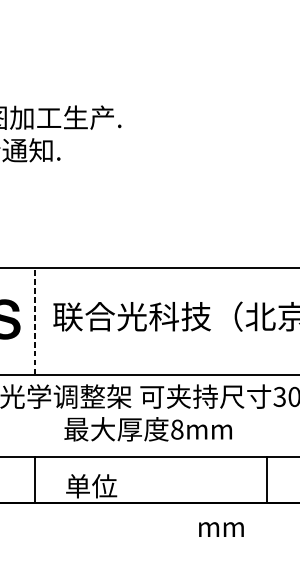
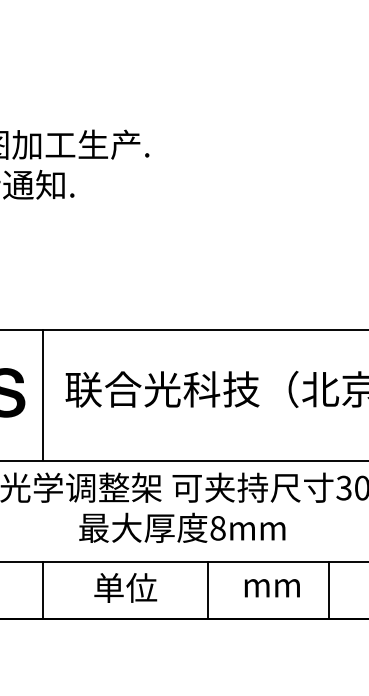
line: (34, 320) -> (42, 394), dashed -> solid
line: (168, 480) -> (207, 590), added
text: (91, 485) -> (125, 587), moved
text: (220, 529) -> (271, 588), moved

